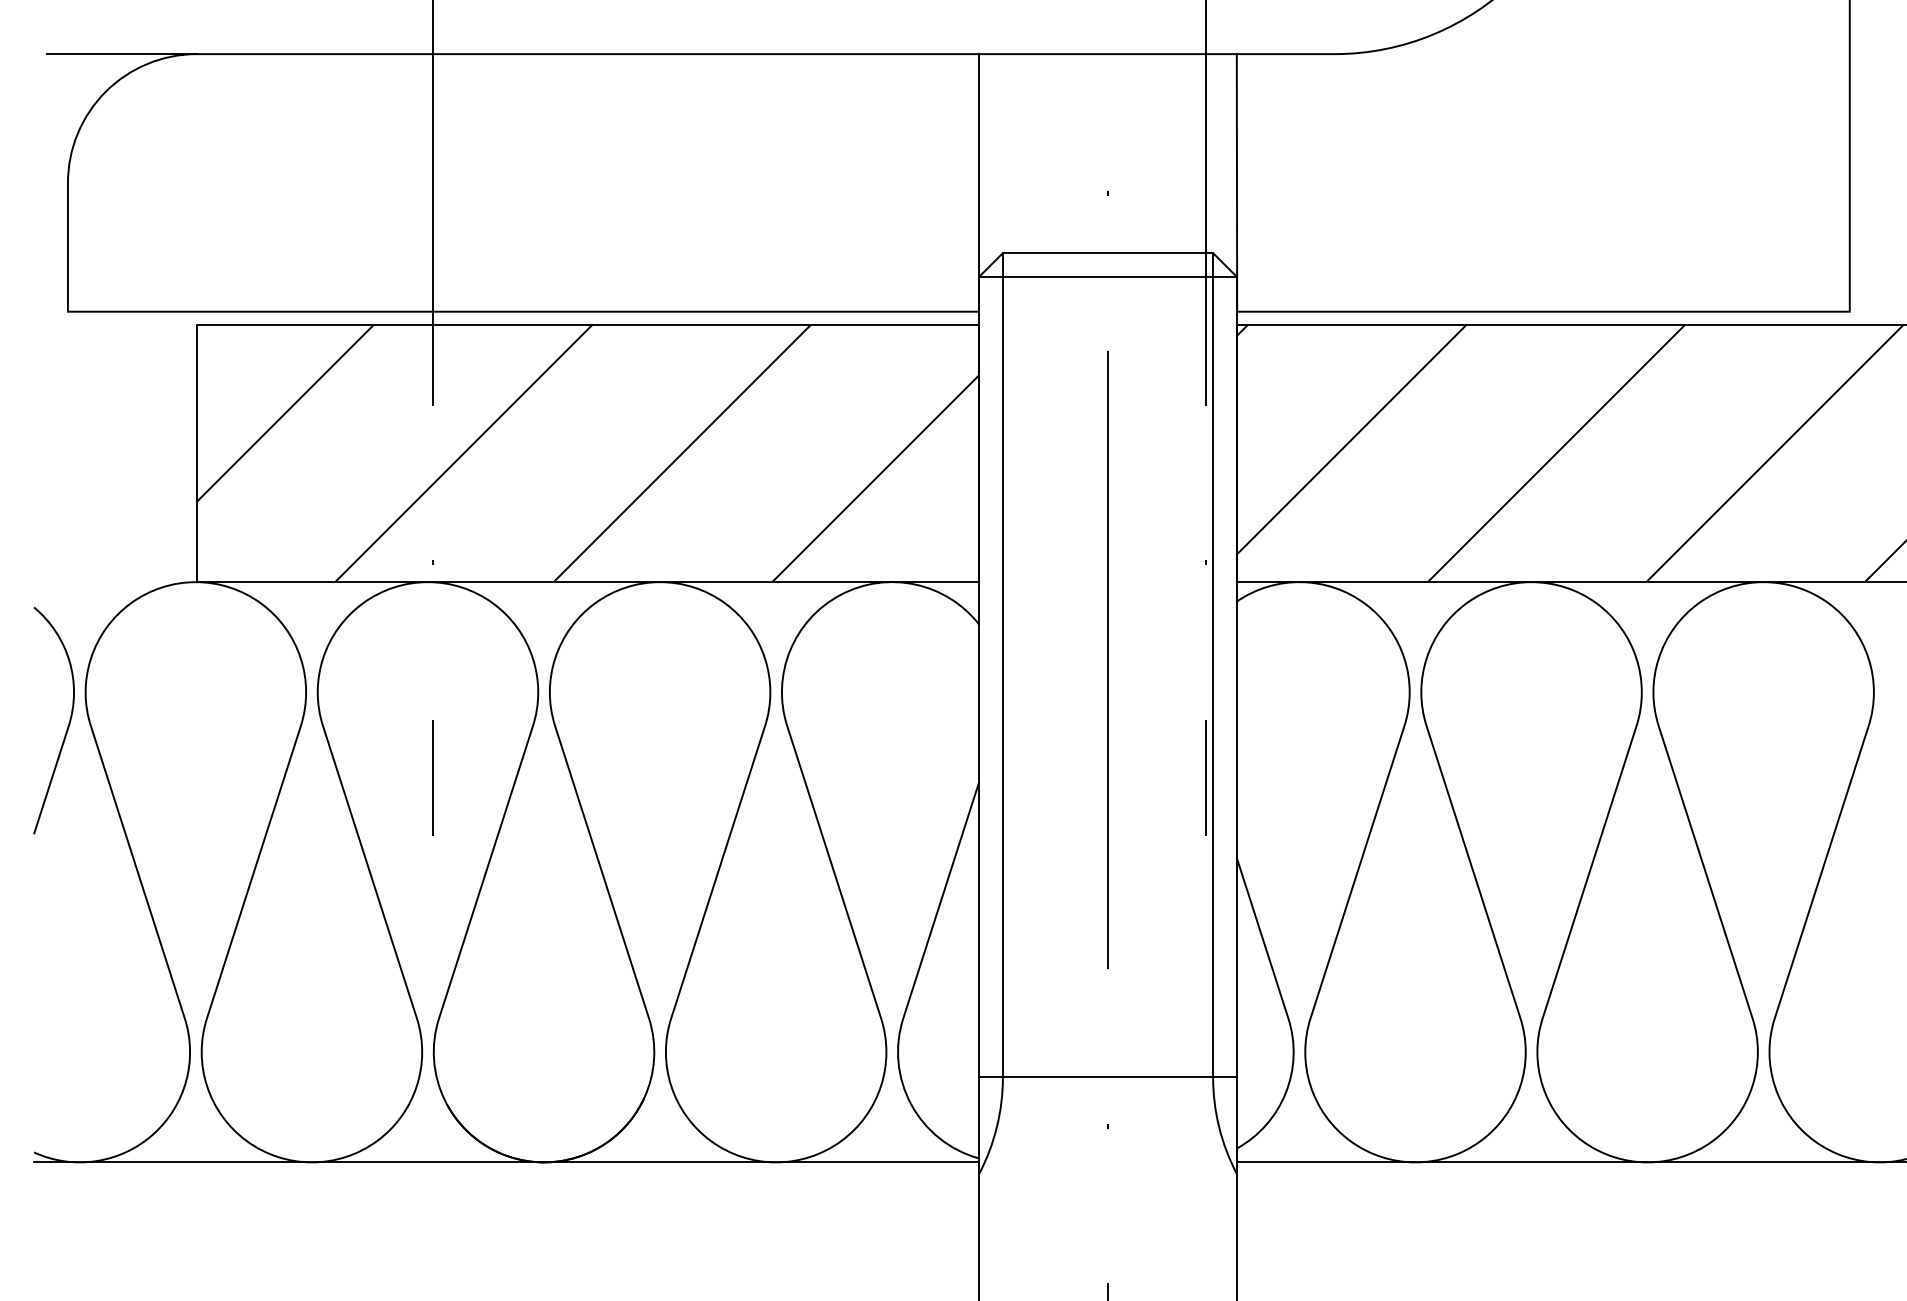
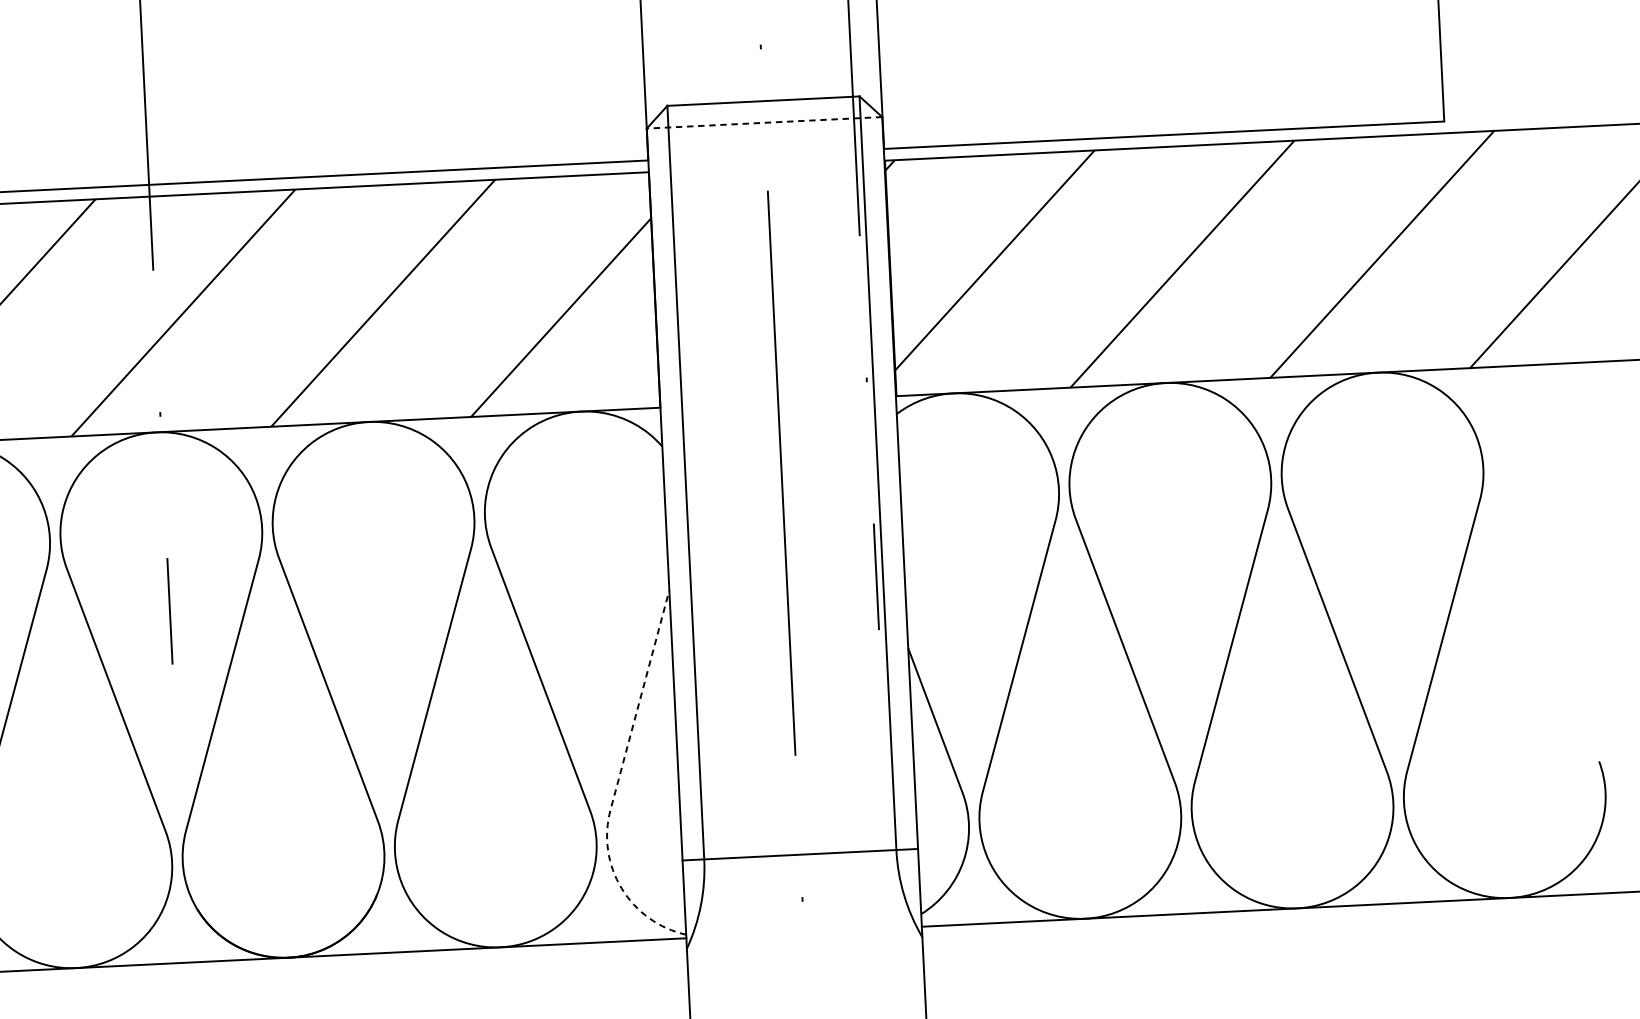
line: (1108, 276) -> (764, 122), solid -> dashed
line: (907, 1005) -> (613, 798), solid -> dashed

